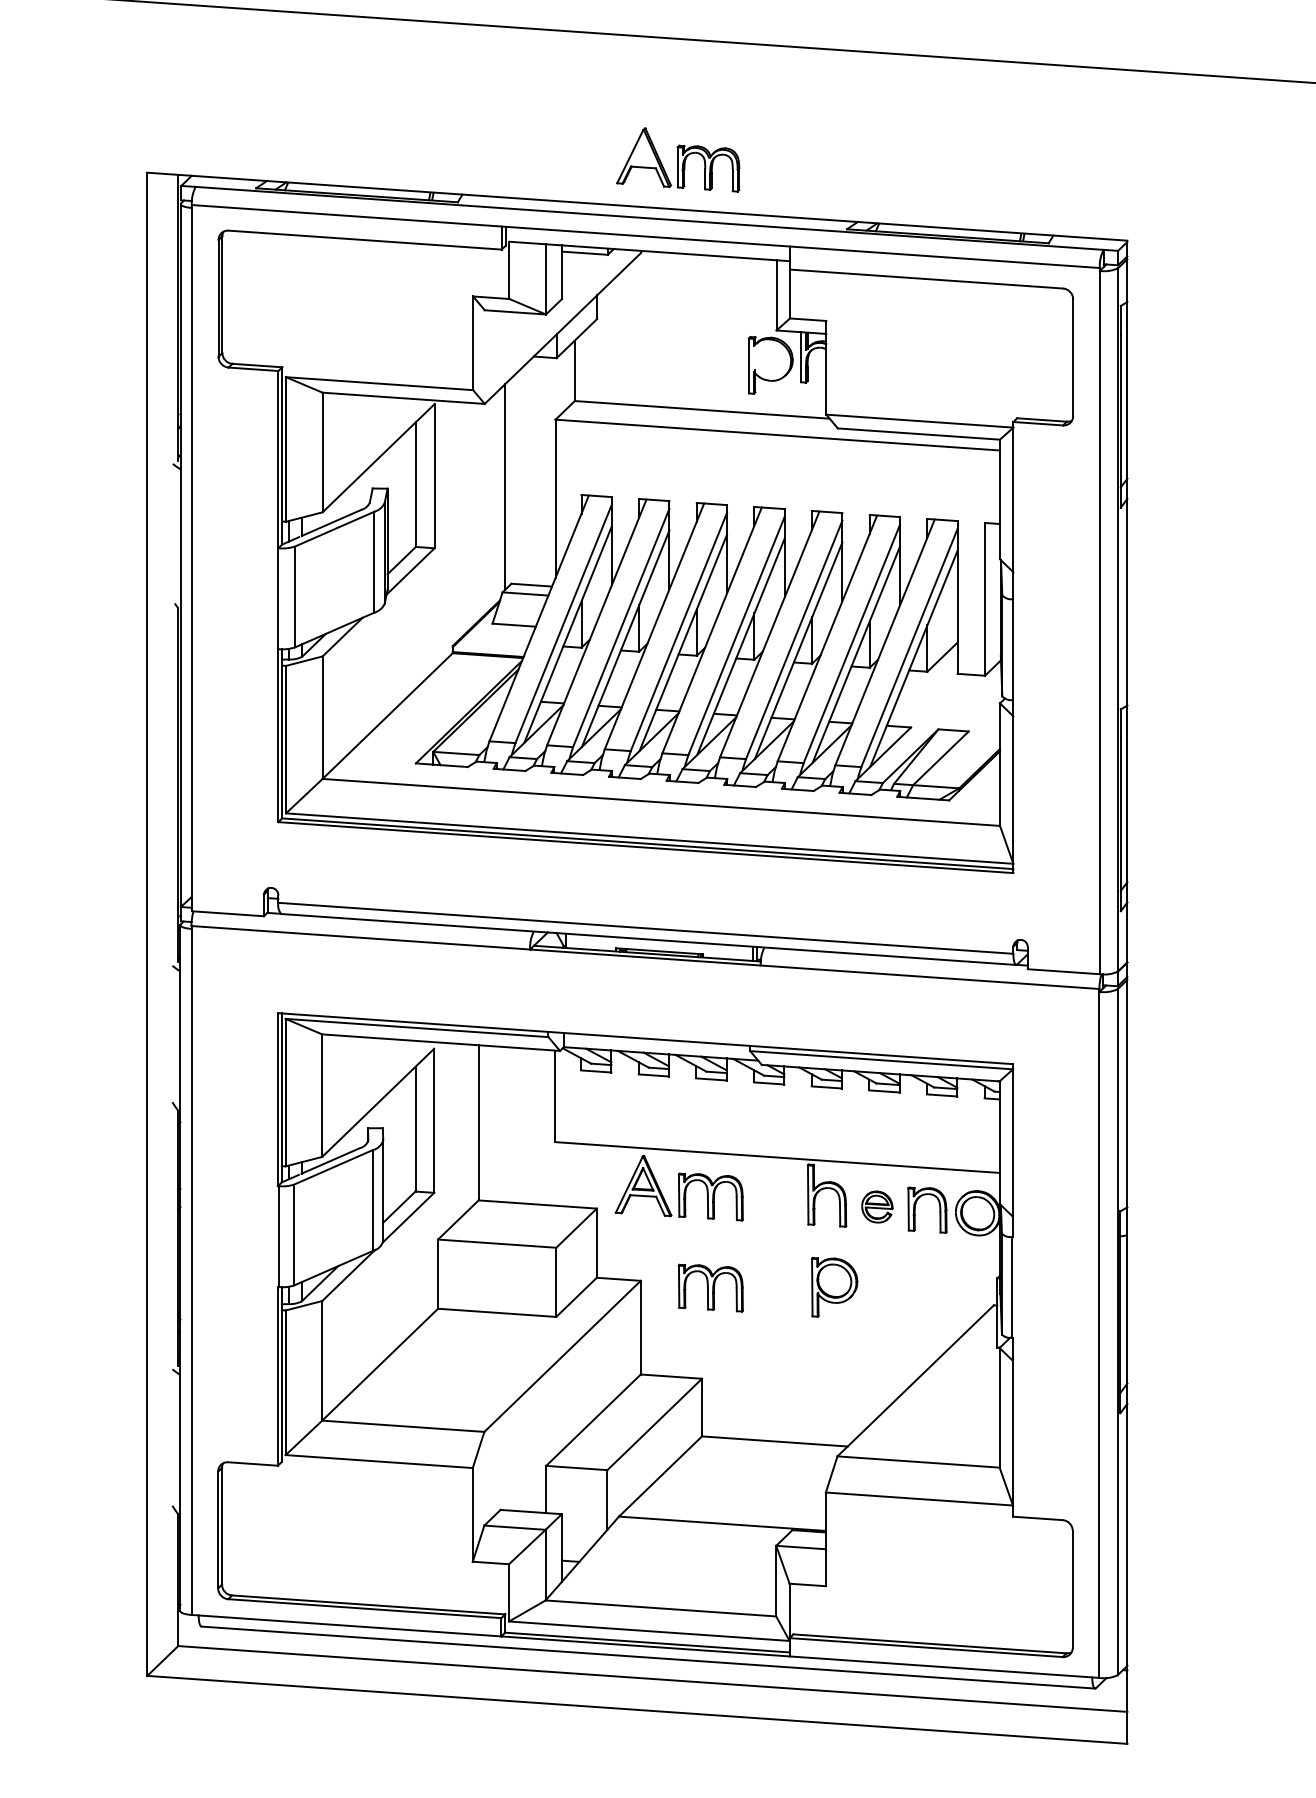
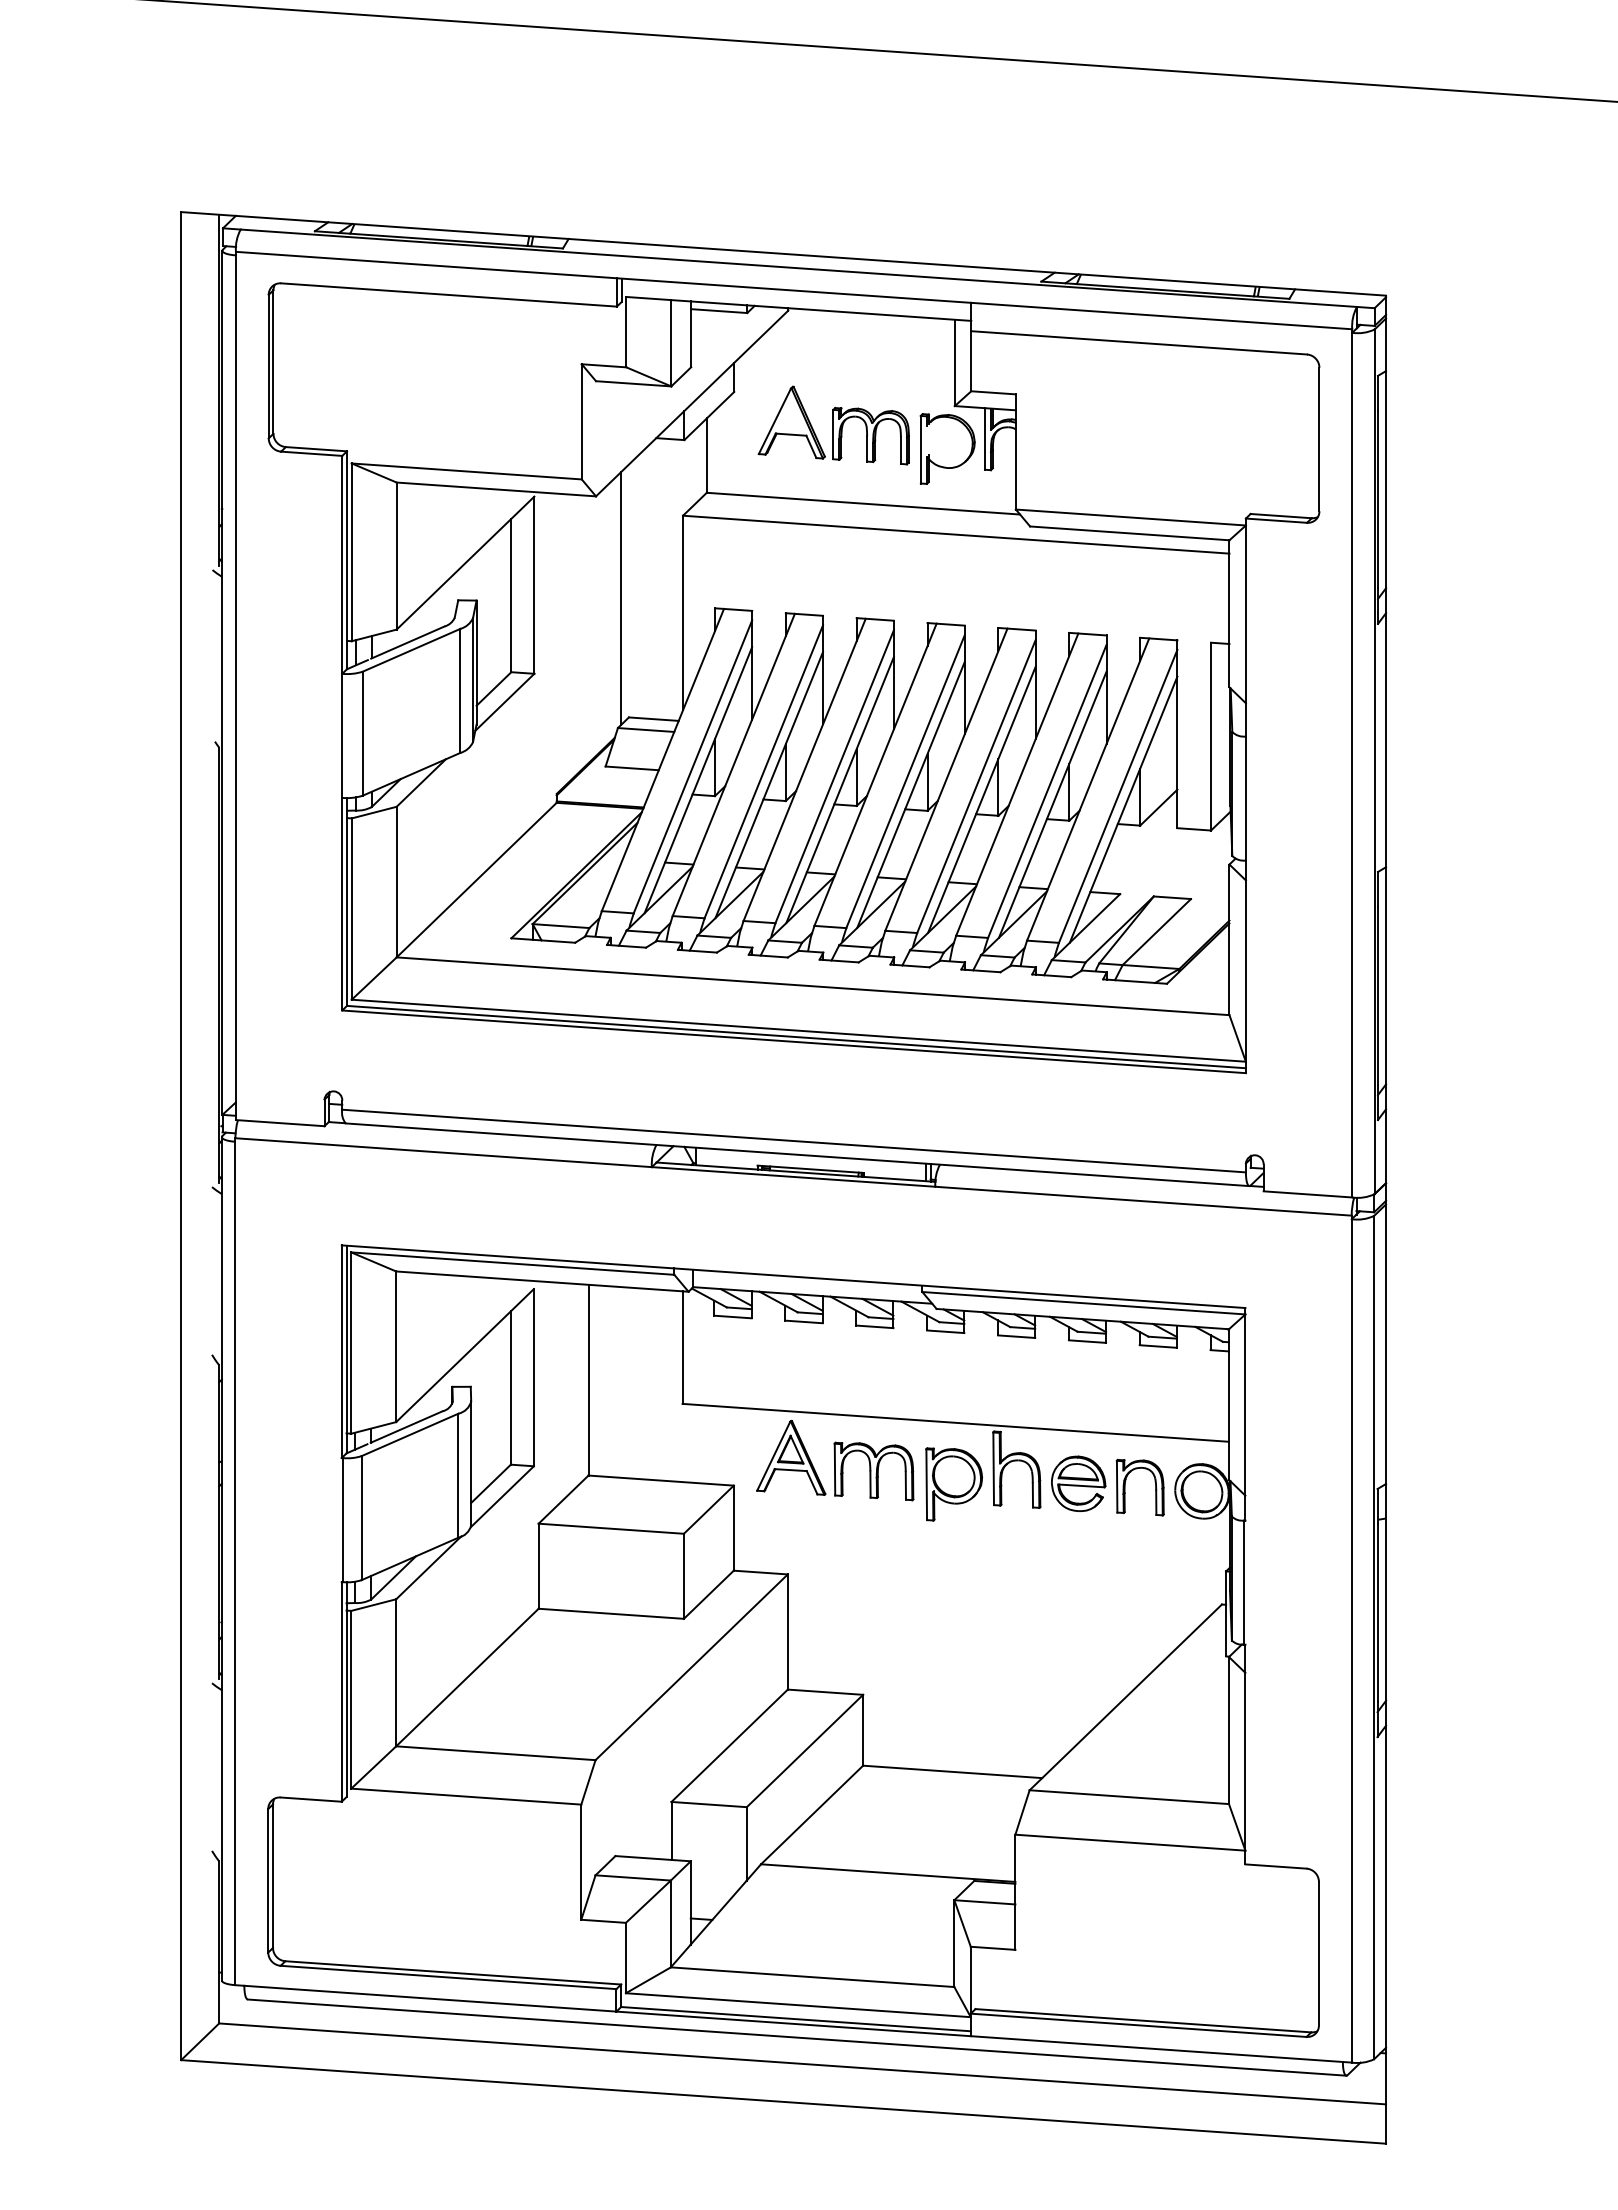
part: (677, 160) -> (833, 425), moved
part: (877, 1206) -> (1078, 1483), size x1.43
part: (834, 1287) -> (954, 1484), moved
part: (710, 1288) -> (873, 1583), removed

